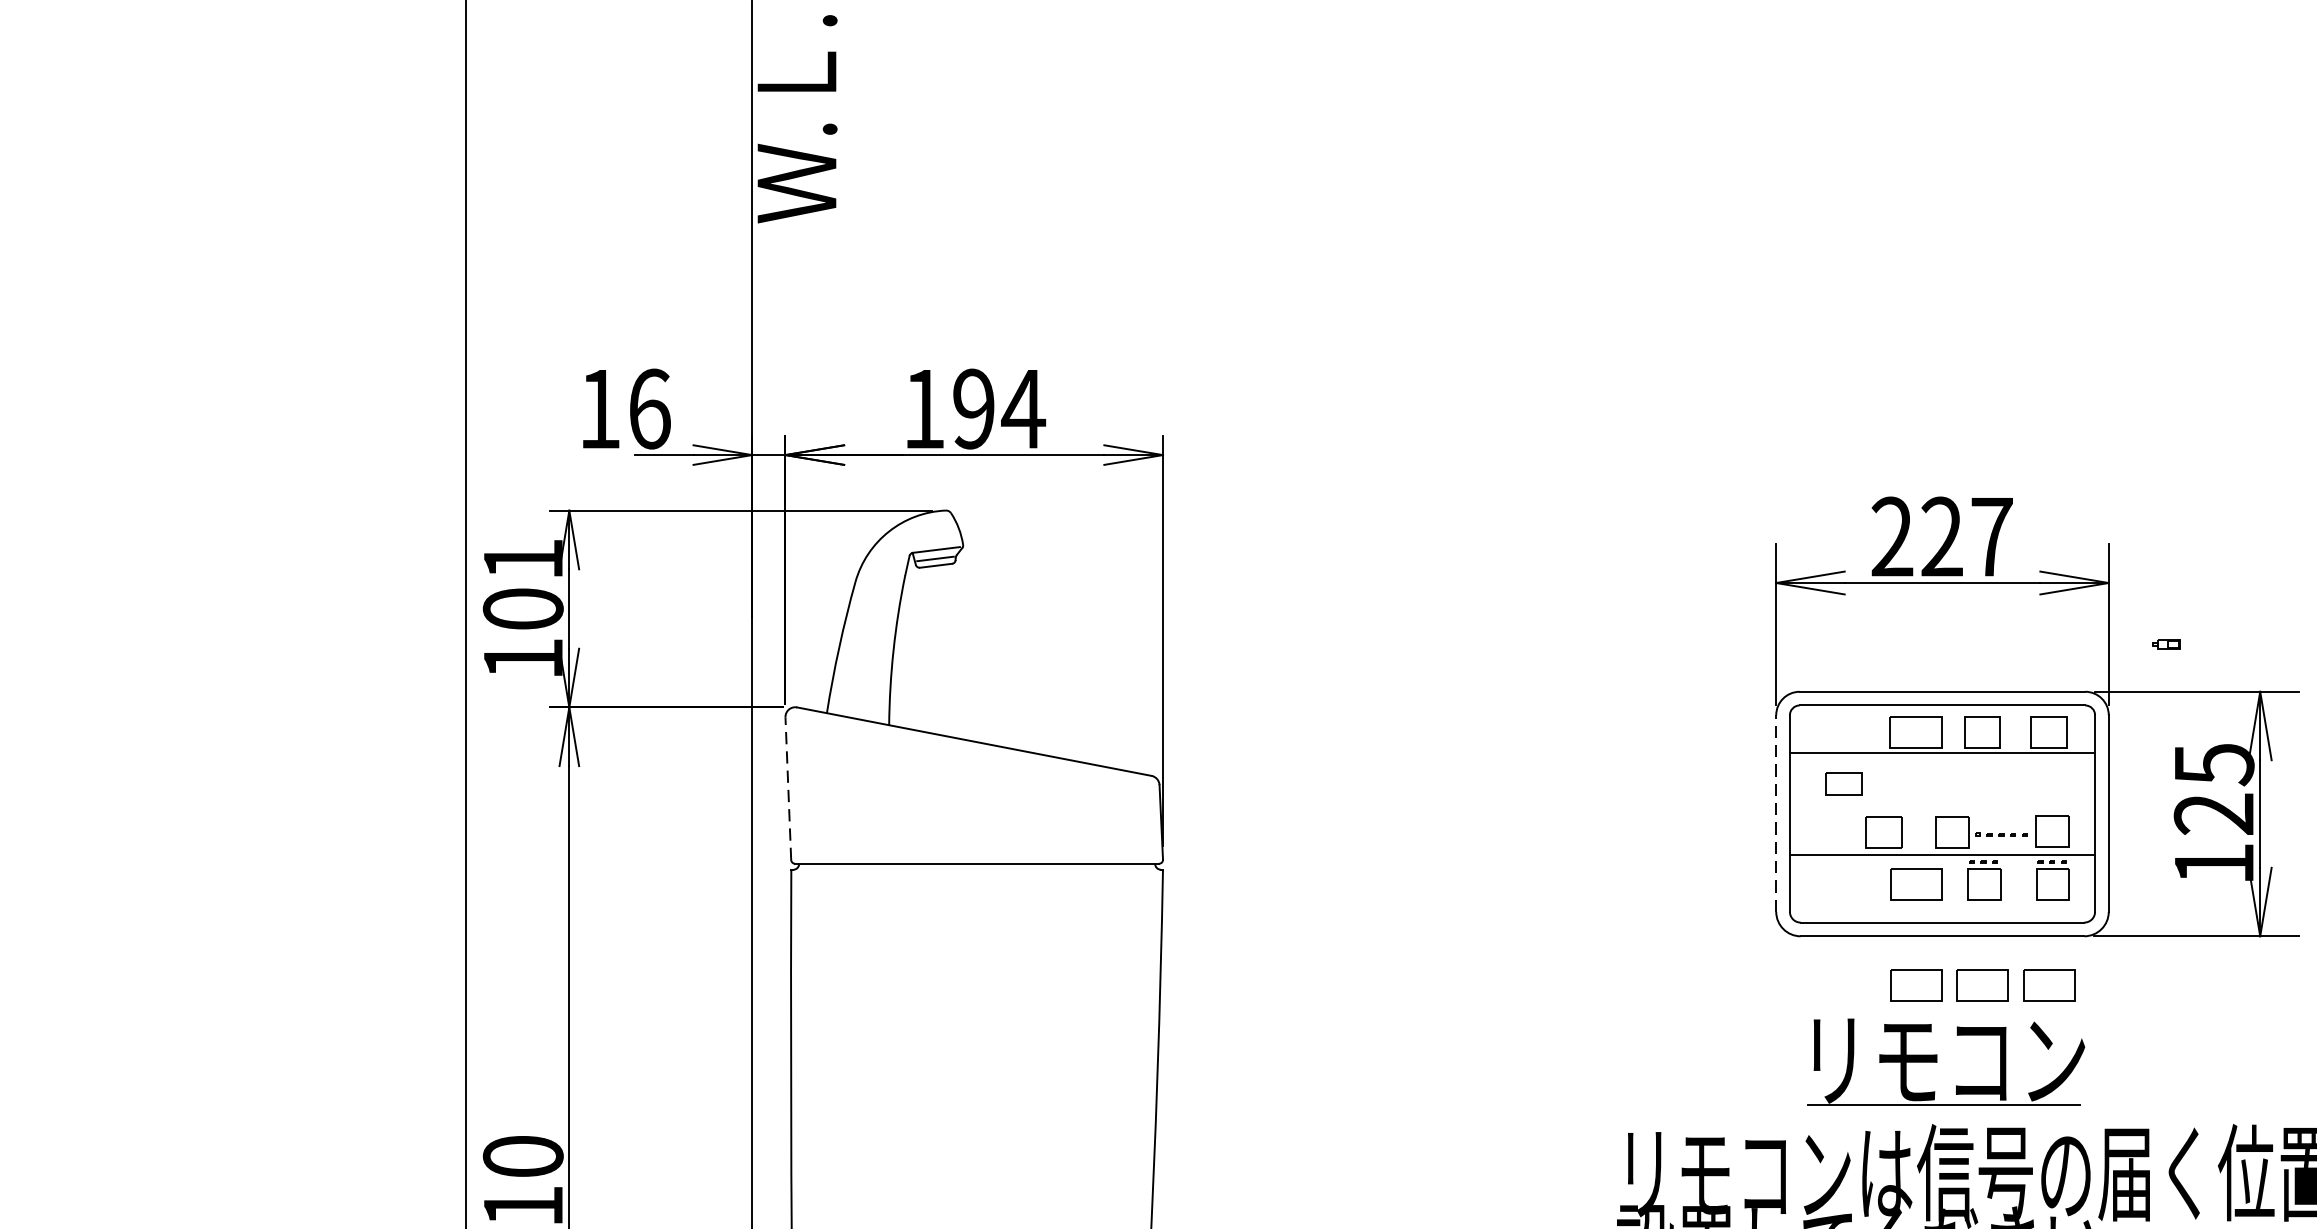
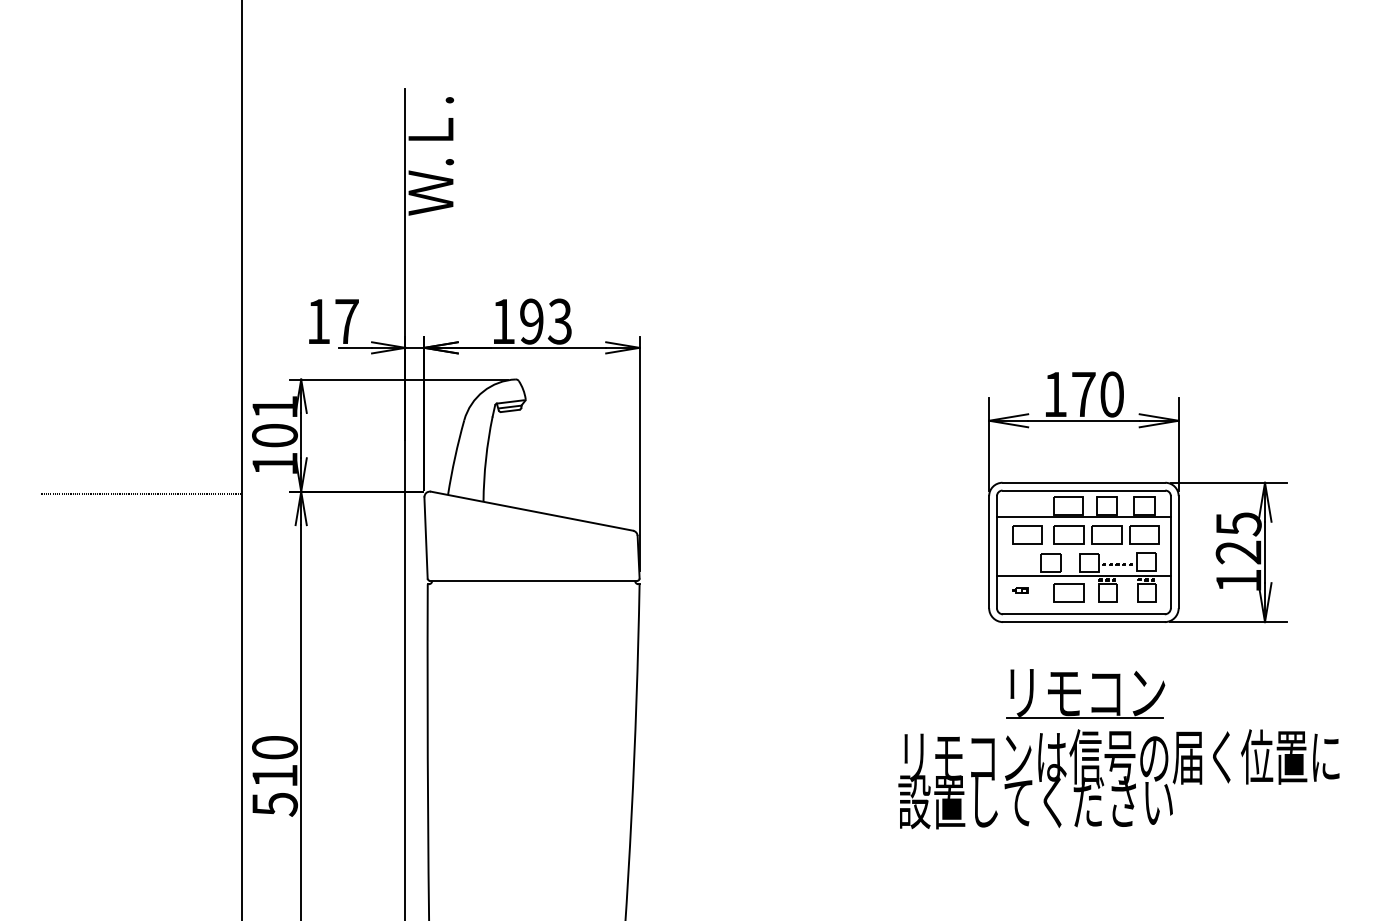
text: (650, 408) -> (347, 321), 16 -> 17
text: (1022, 408) -> (559, 321), 194 -> 193
text: (1941, 536) -> (1083, 394), 227 -> 170
part: (2166, 643) -> (1020, 590), moved
line: (289, 710) -> (141, 493), added
part: (1843, 782) -> (1027, 534), size x1.43
line: (789, 789) -> (426, 538), dashed -> solid
line: (1776, 812) -> (989, 551), dashed -> solid
part: (1982, 984) -> (1106, 534), moved

